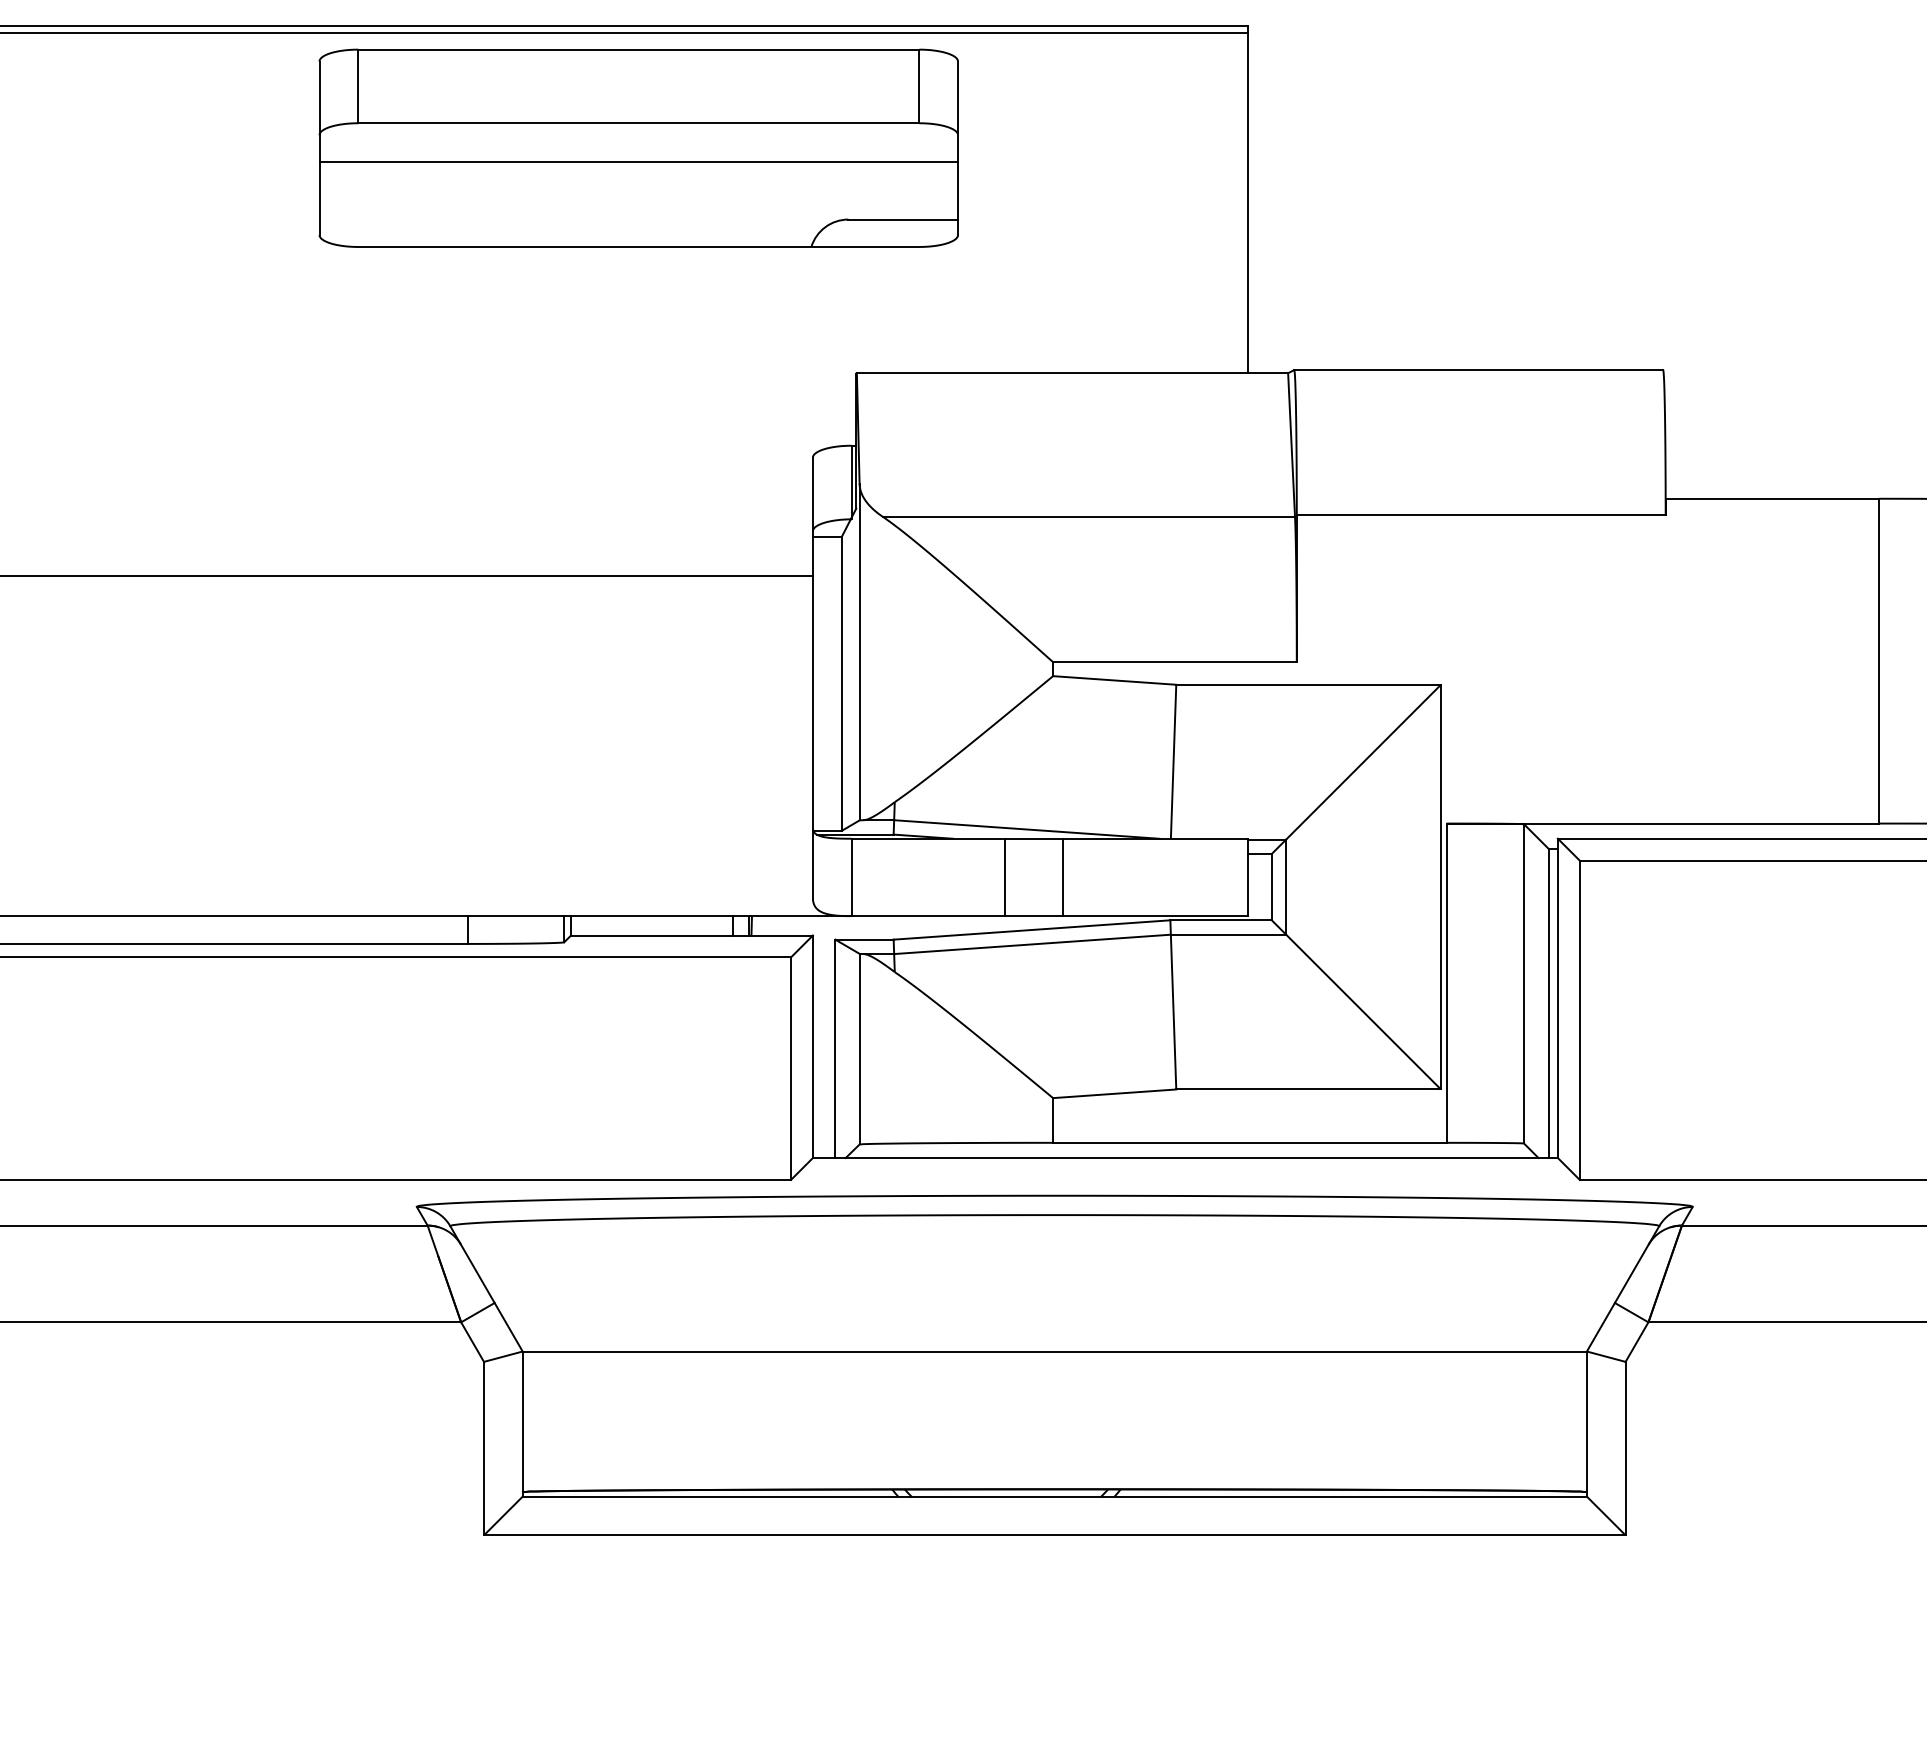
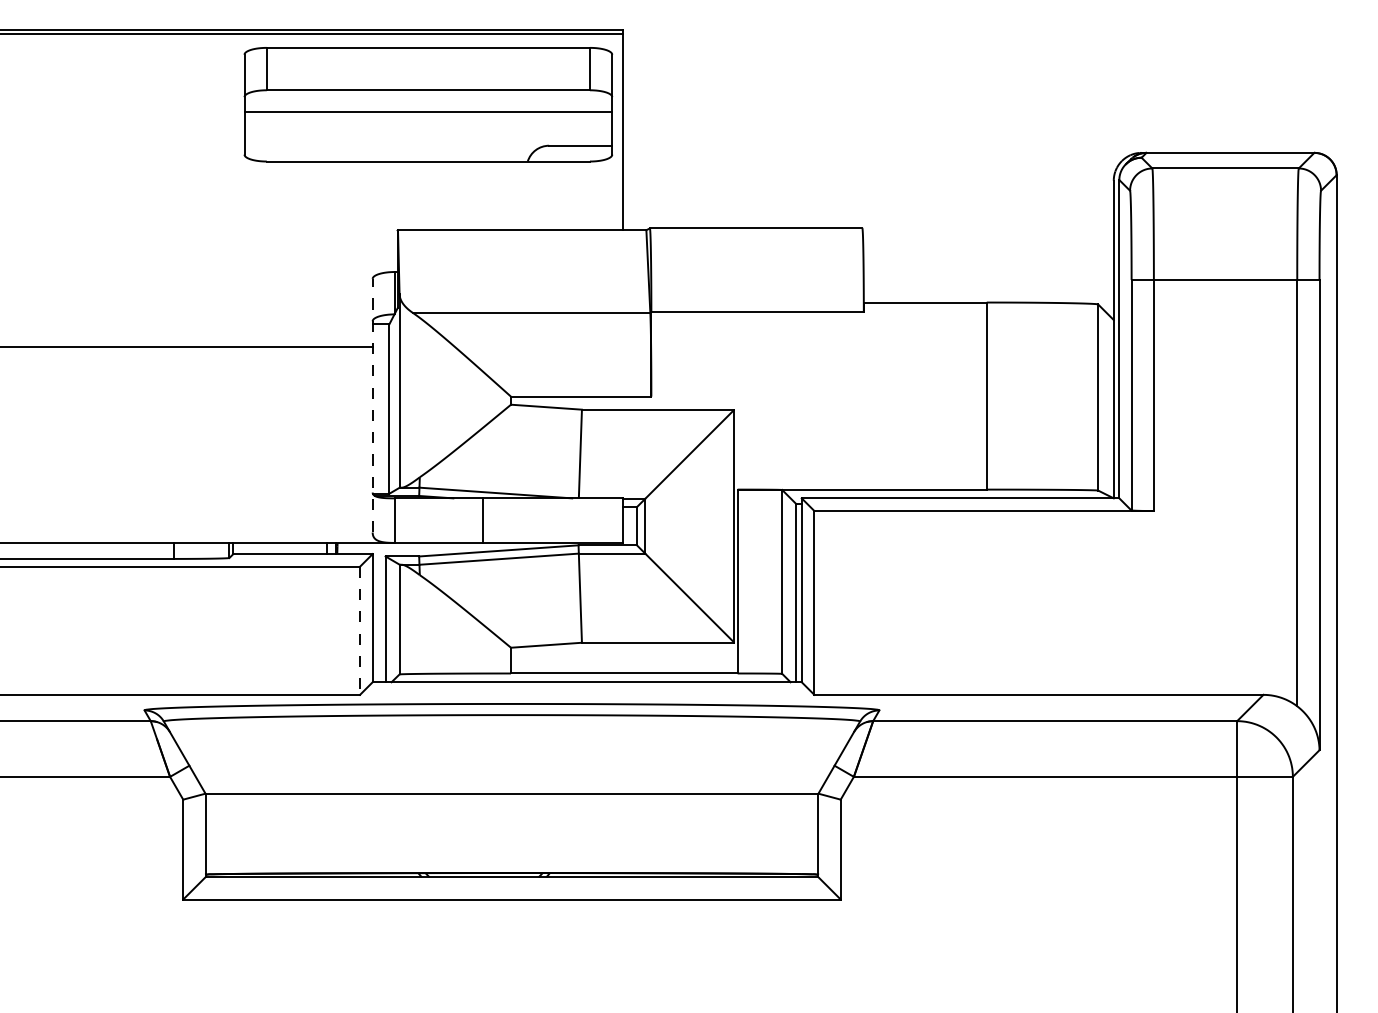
part: (638, 147) -> (428, 104), moved
line: (812, 677) -> (372, 405), solid -> dashed
line: (1062, 877) -> (516, 520), removed
line: (791, 1069) -> (360, 631), solid -> dashed

